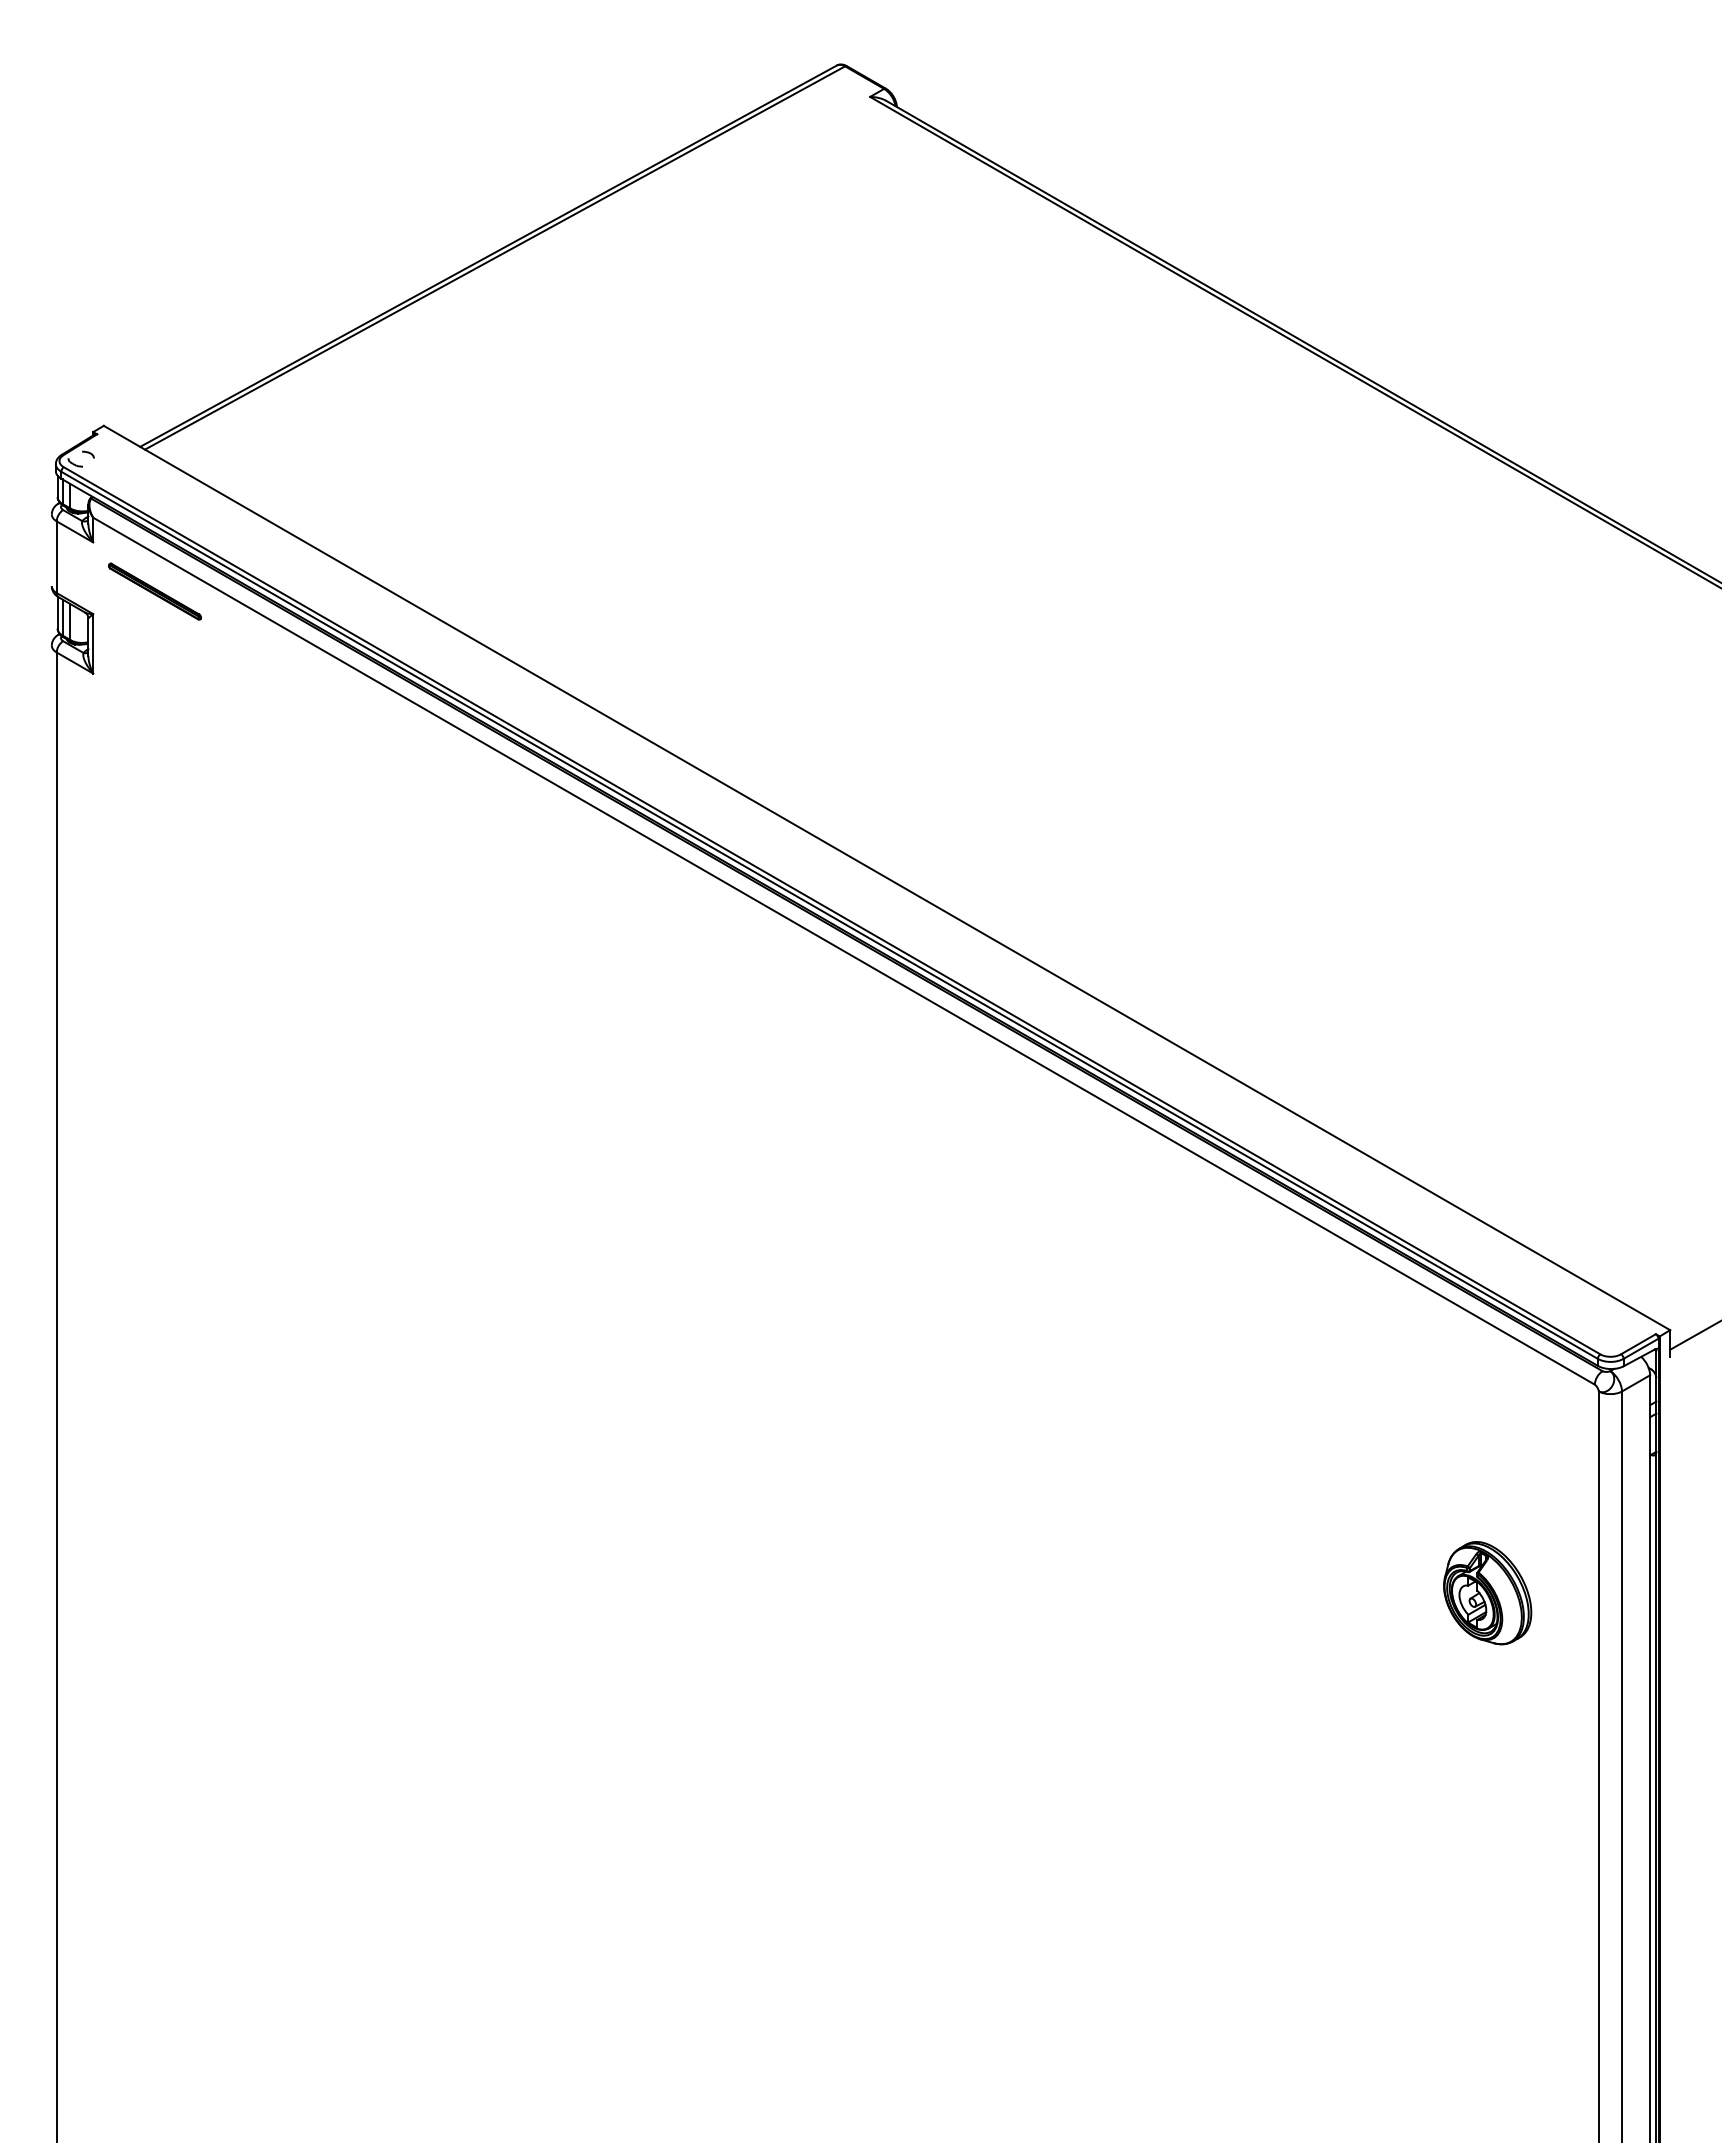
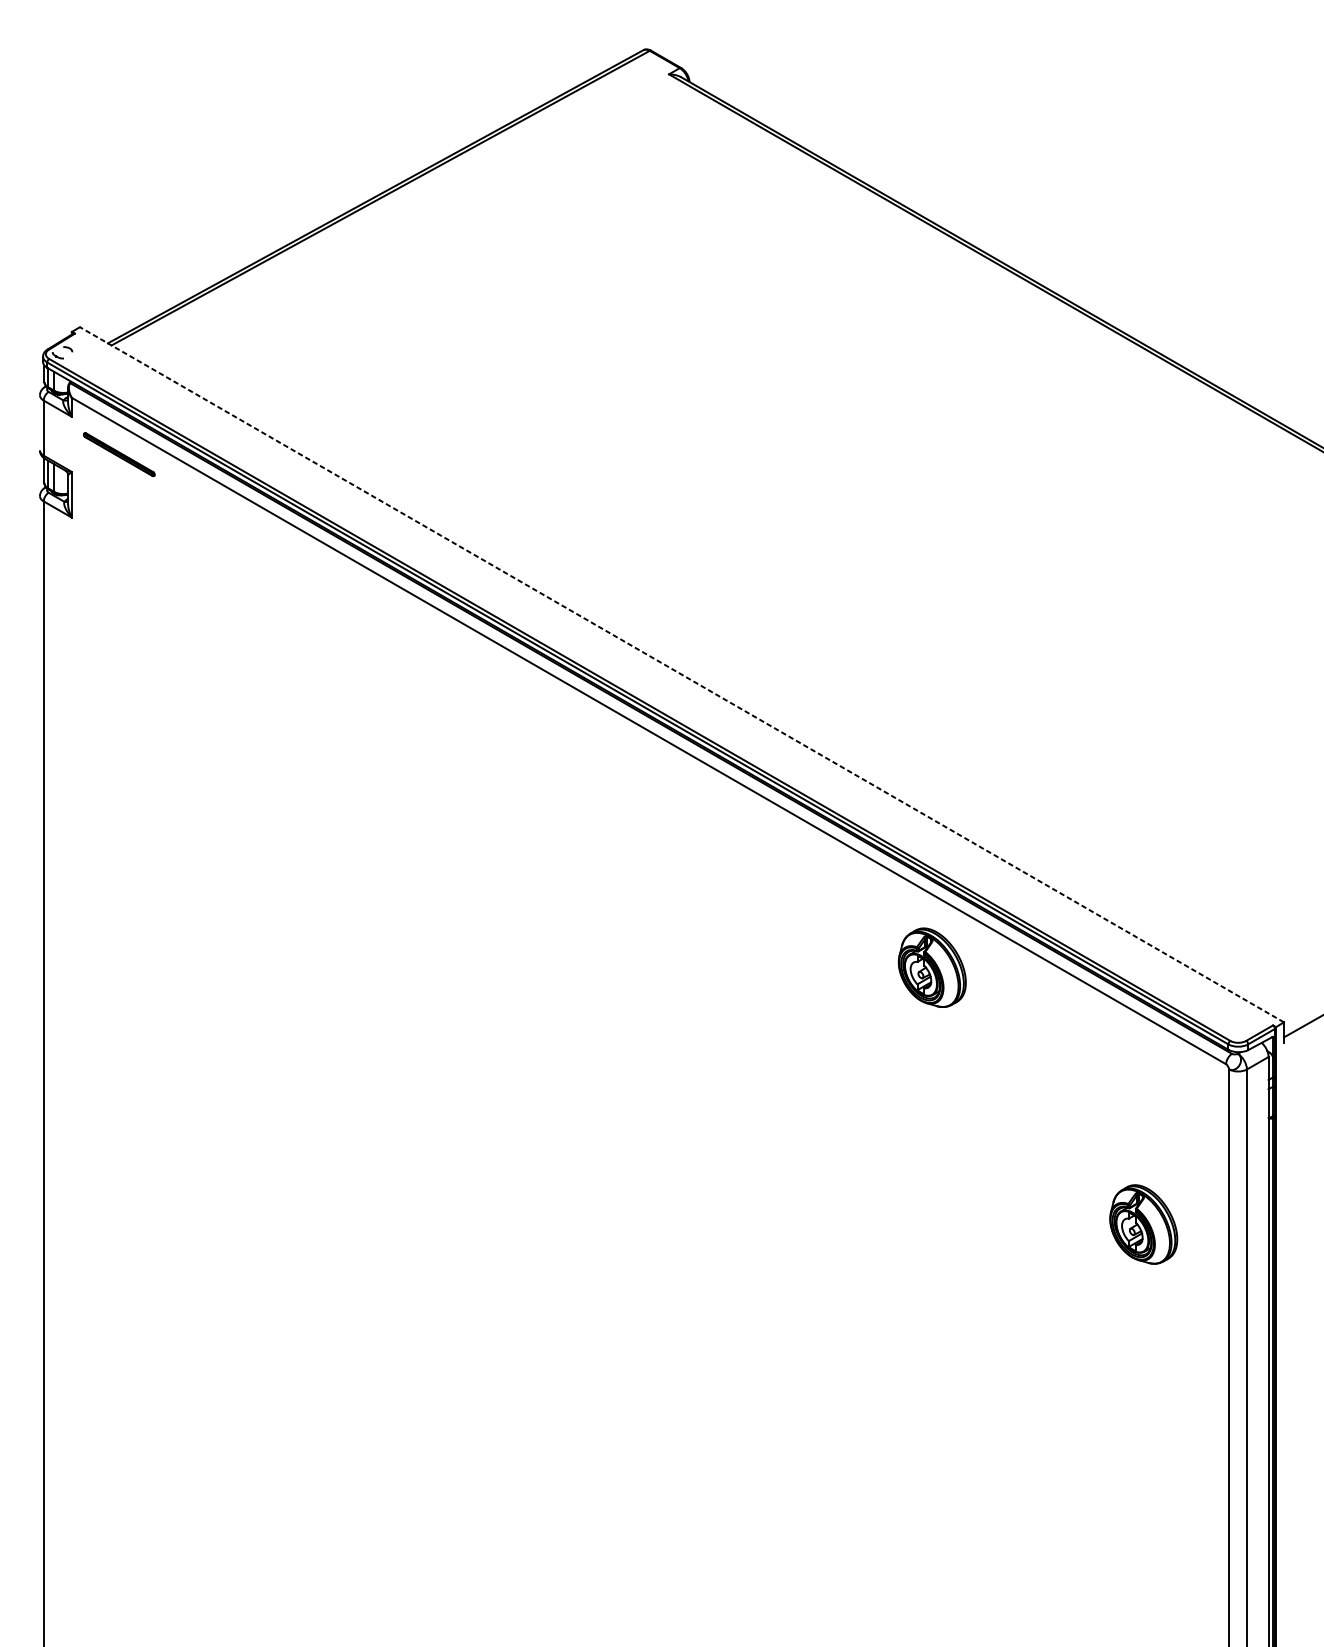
line: (886, 877) -> (681, 674), solid -> dashed
part: (1212, 1259) -> (932, 968), added

